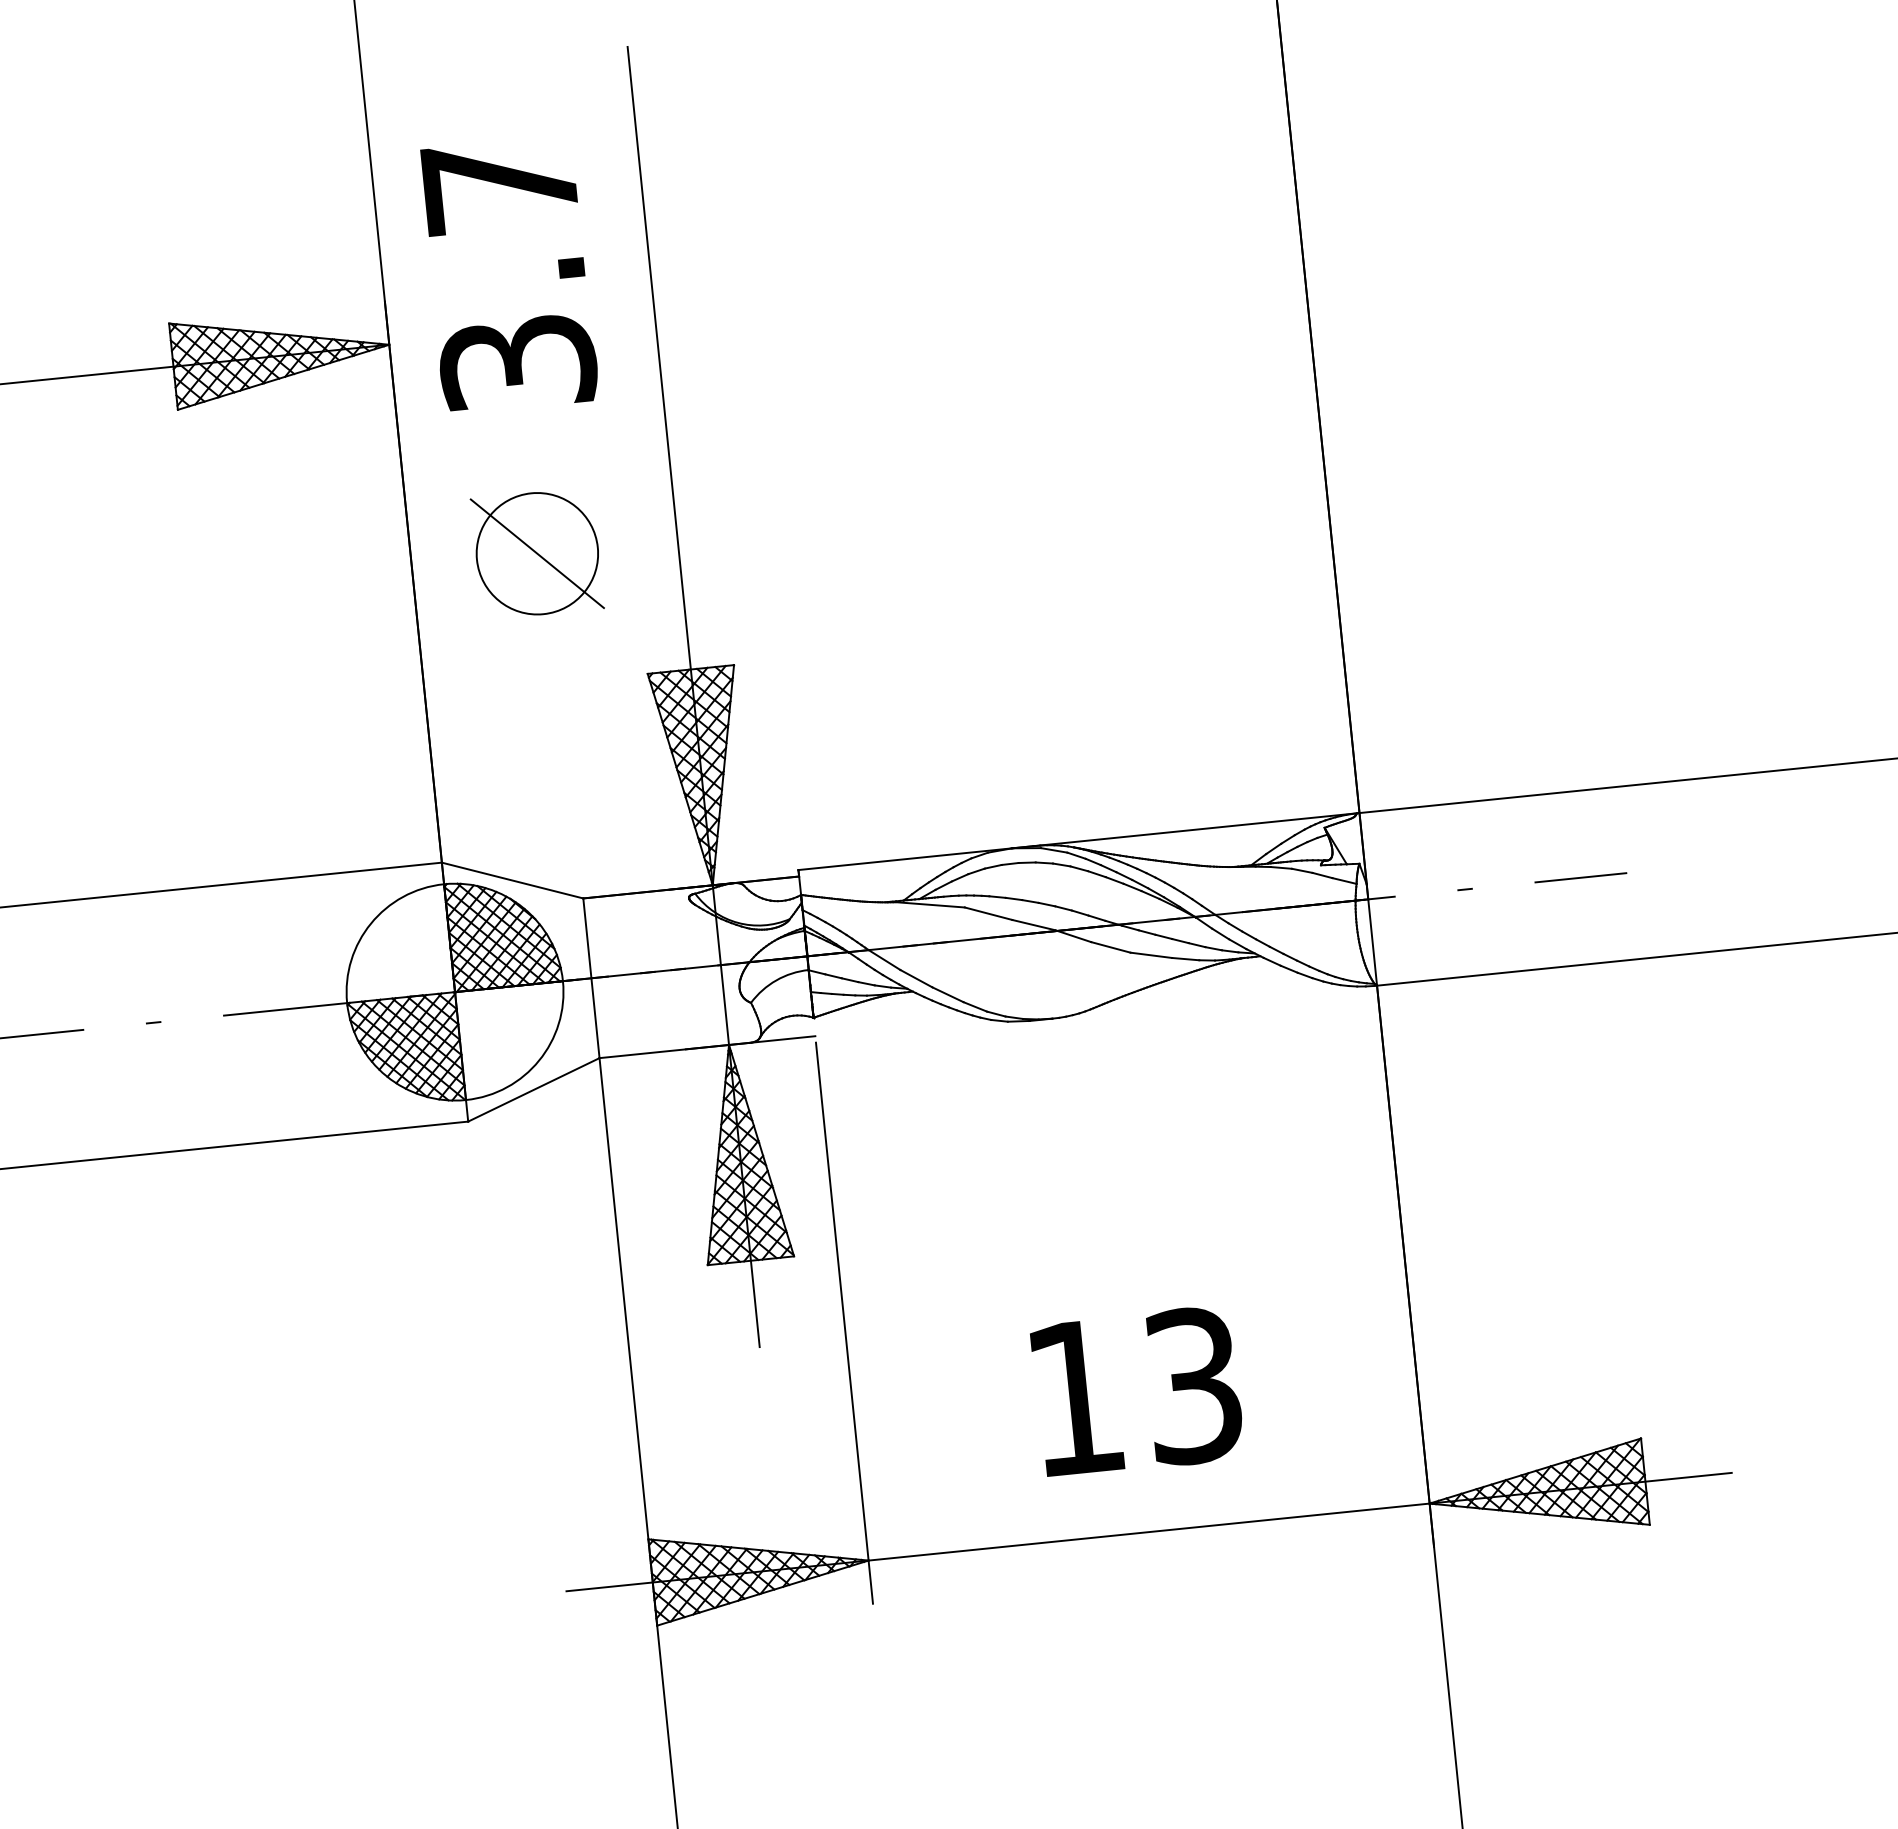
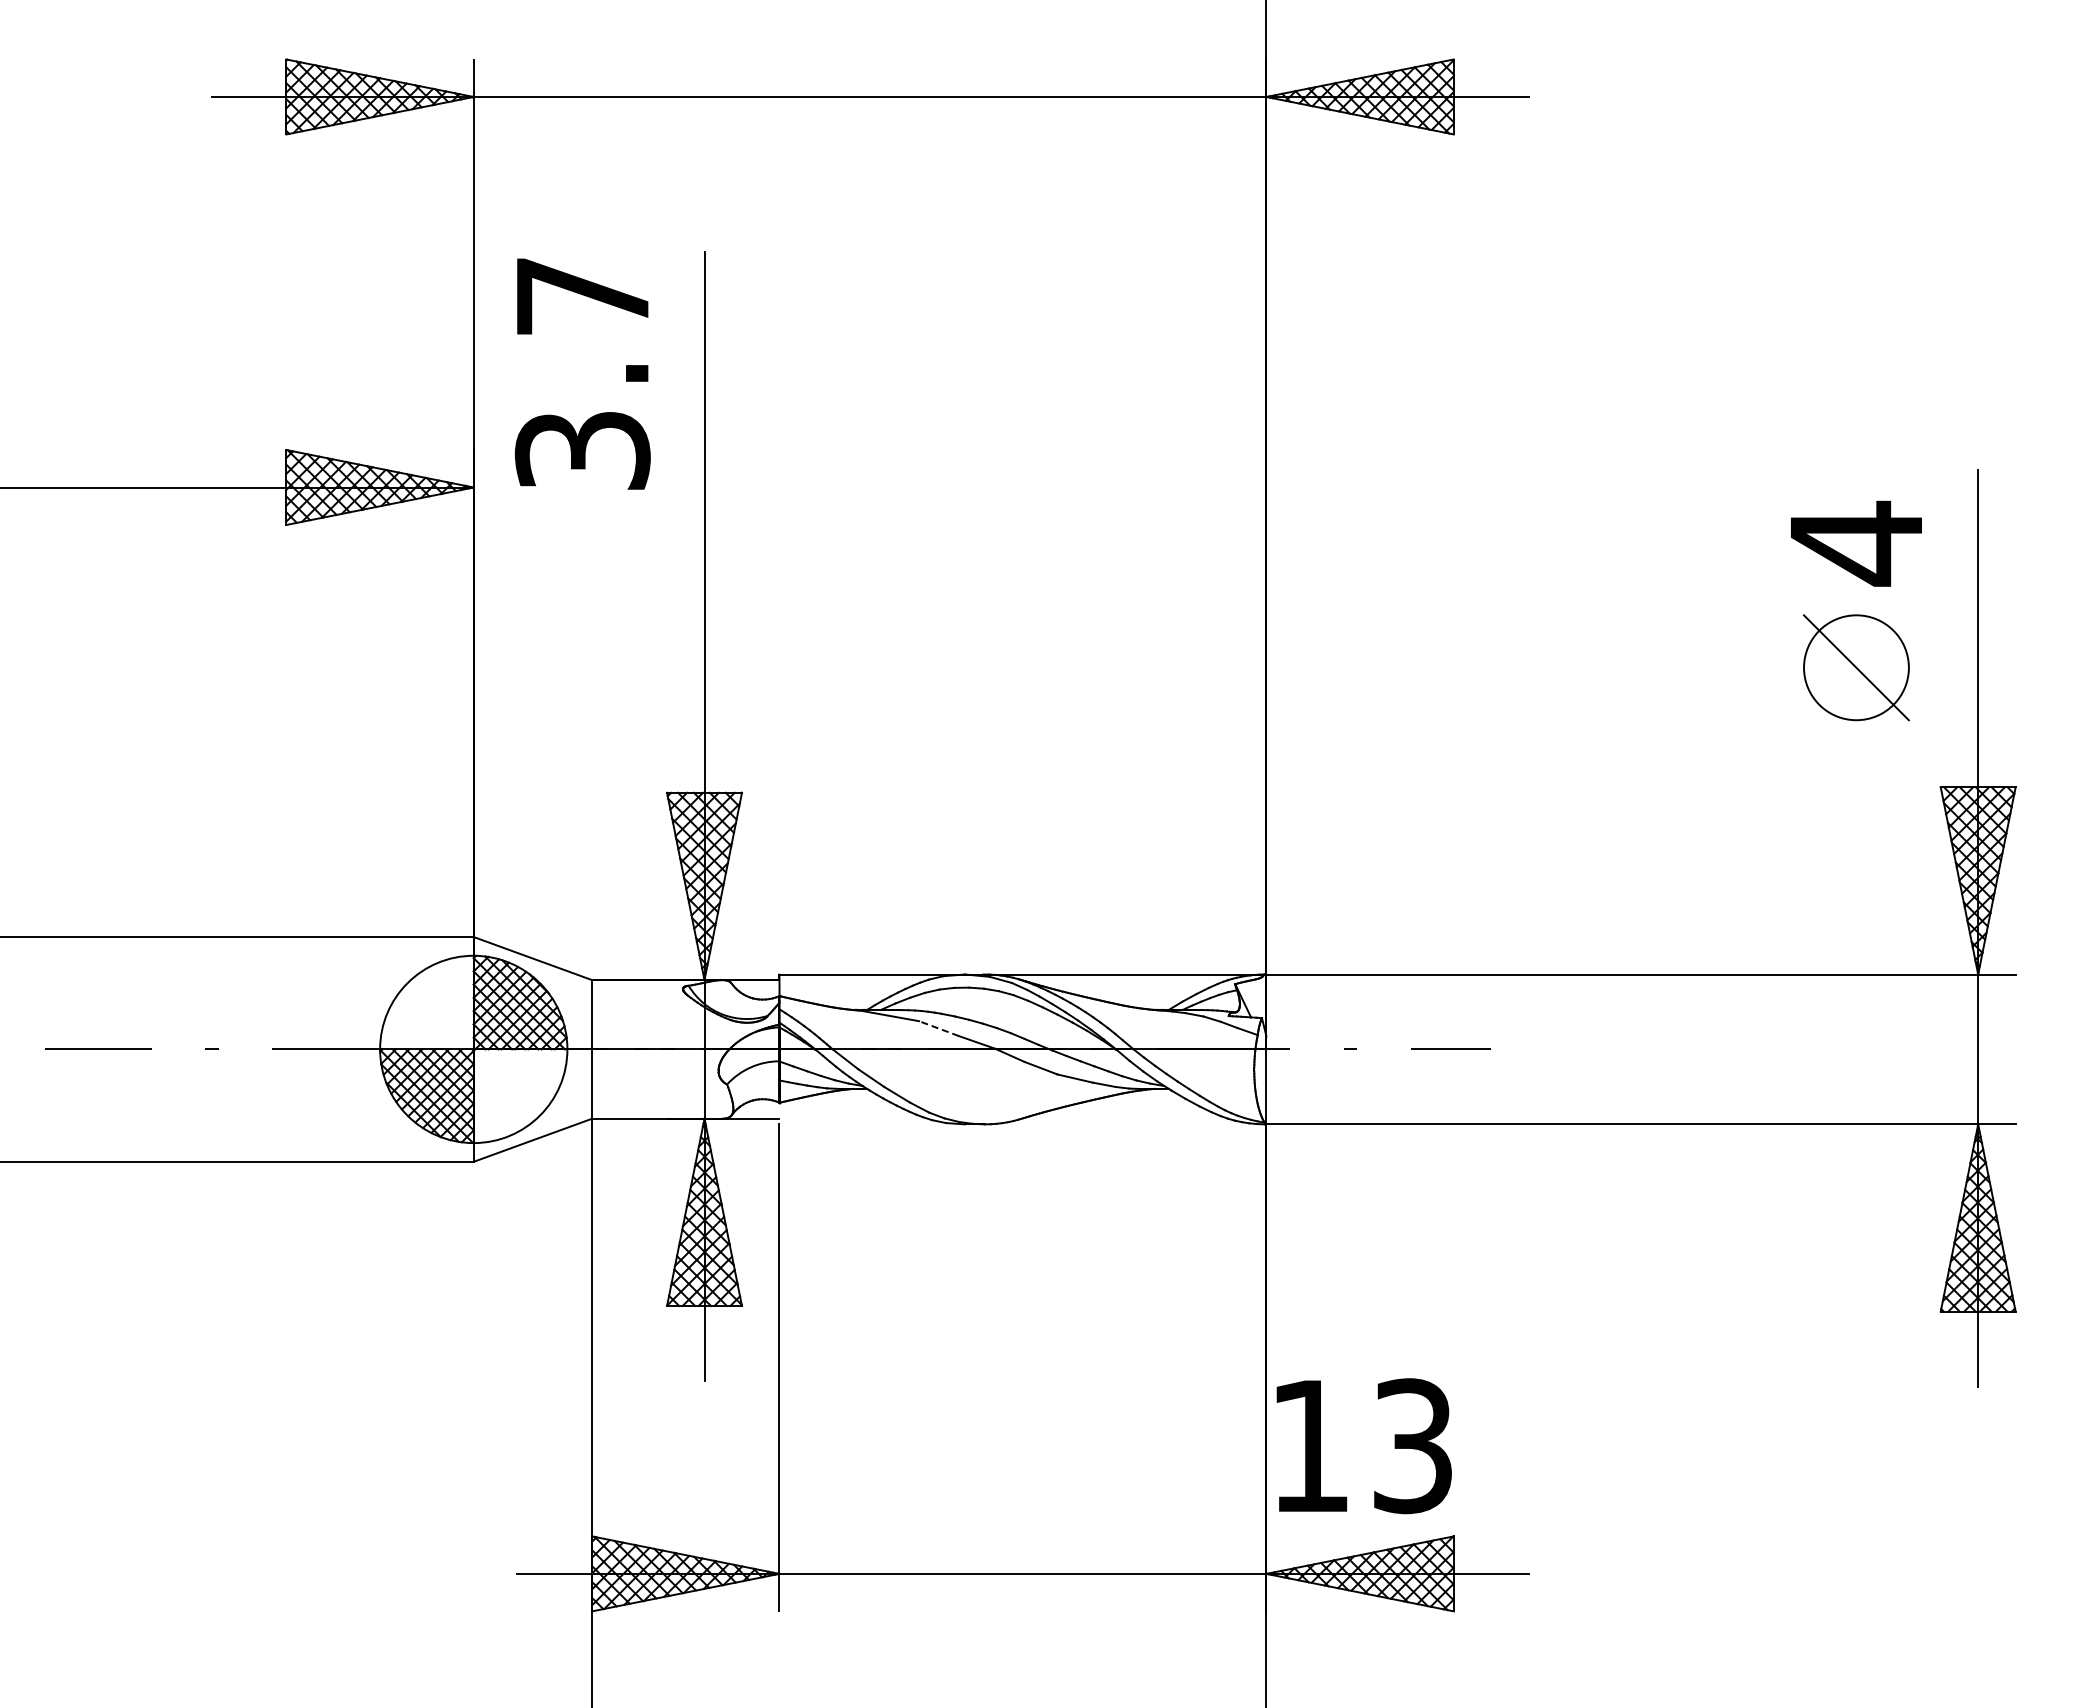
text: (508, 274) -> (582, 373), moved
part: (537, 553) -> (582, 679), removed
line: (988, 913) -> (938, 1028), solid -> dashed
text: (1136, 1392) -> (1363, 1446), moved

